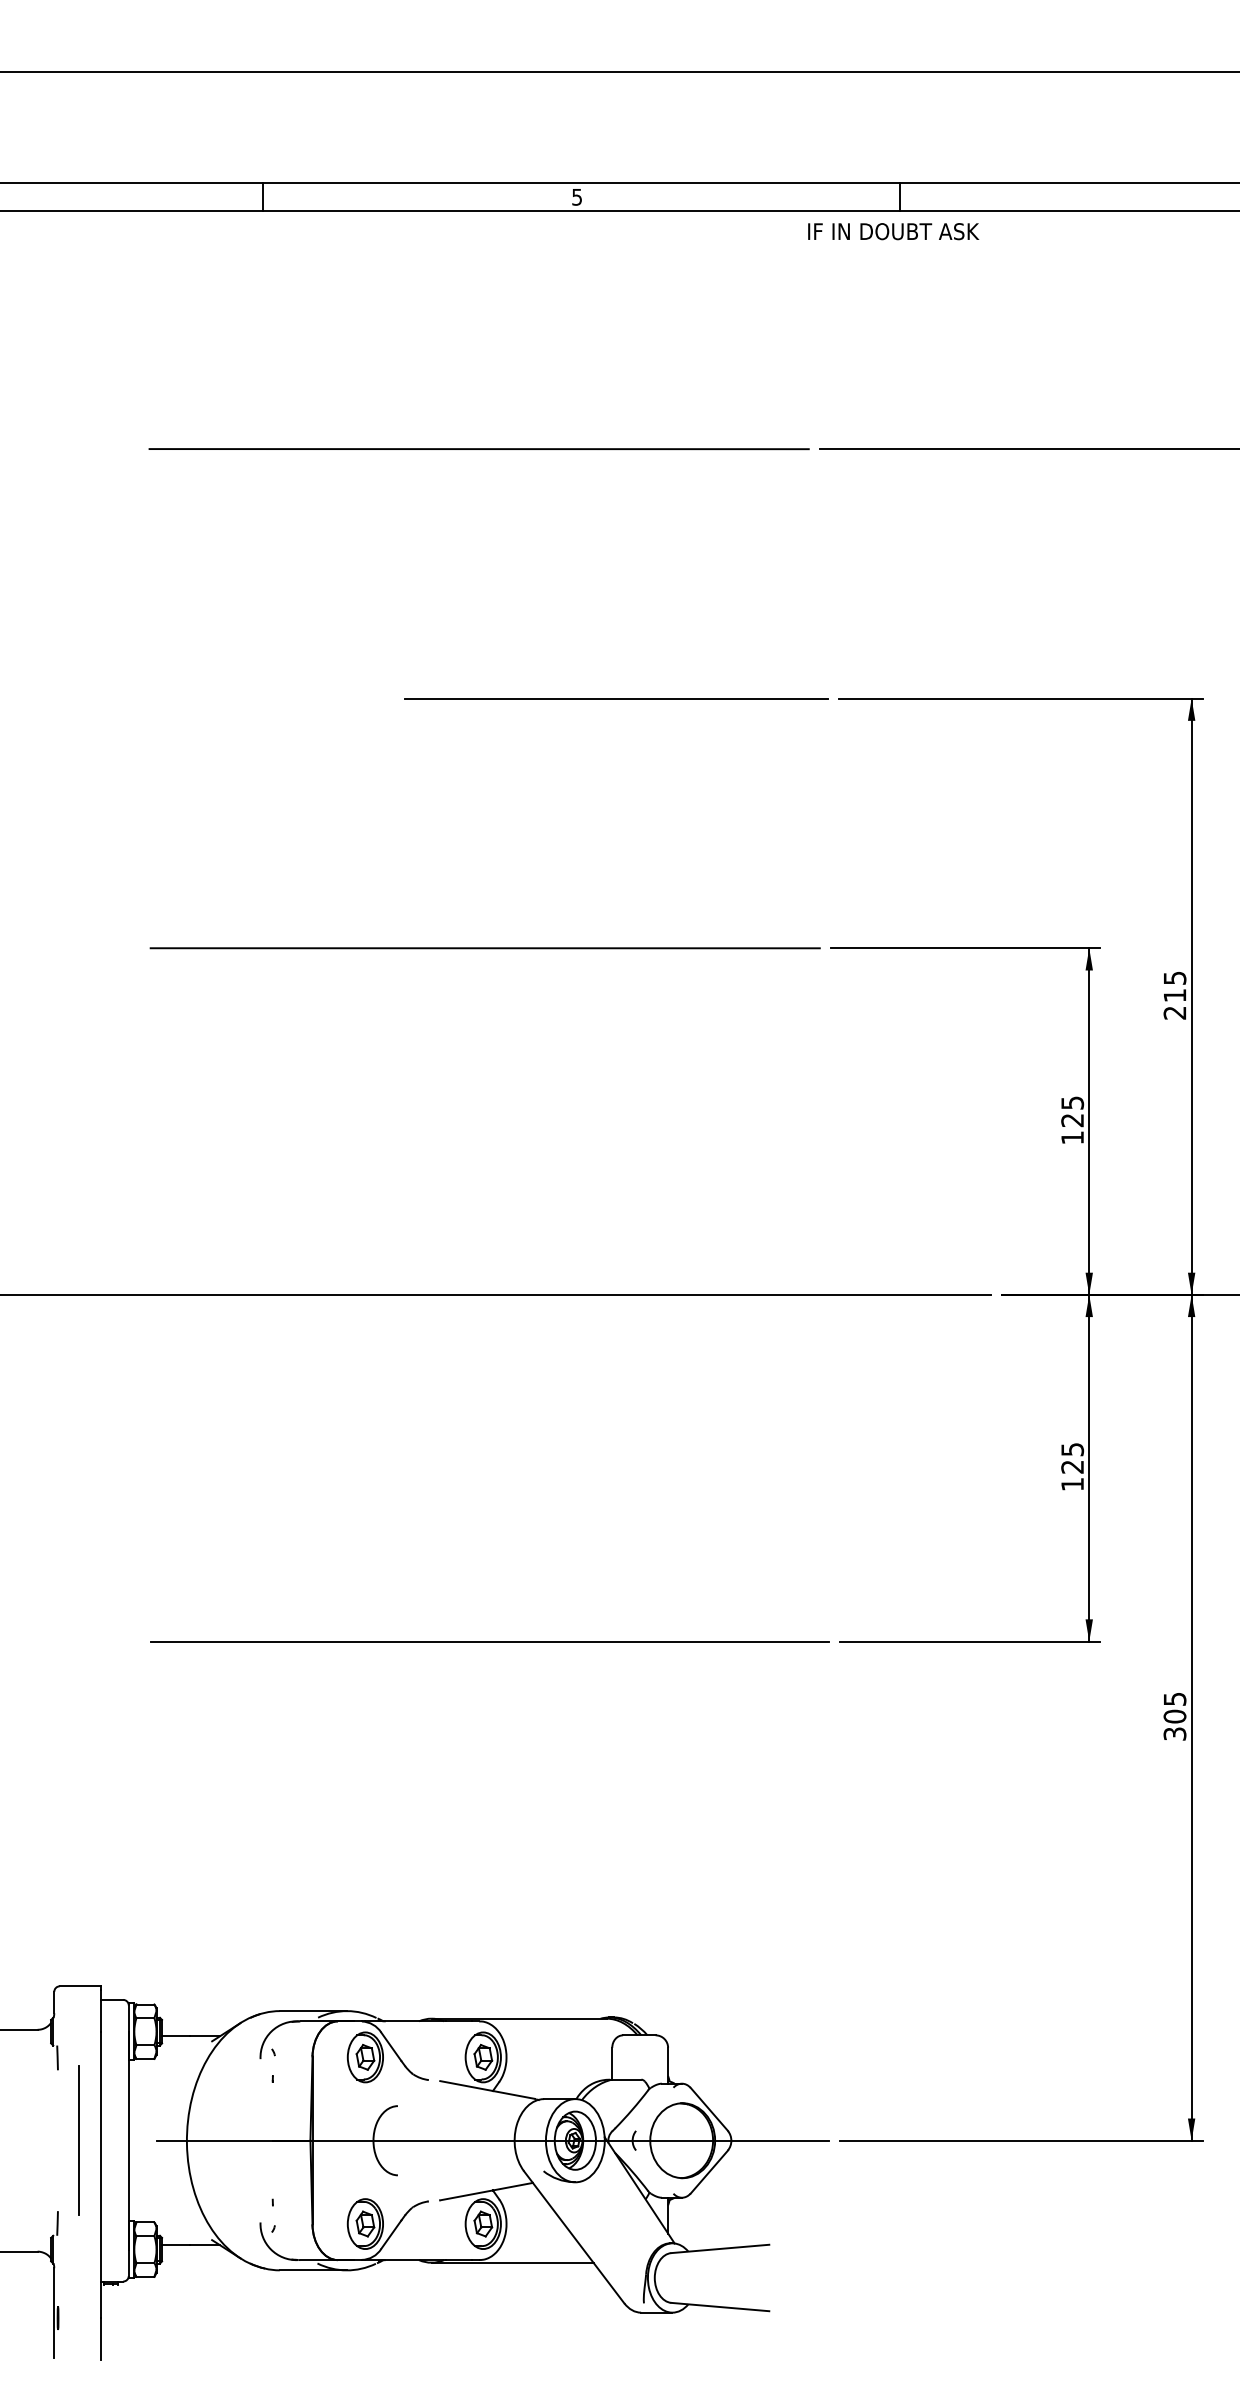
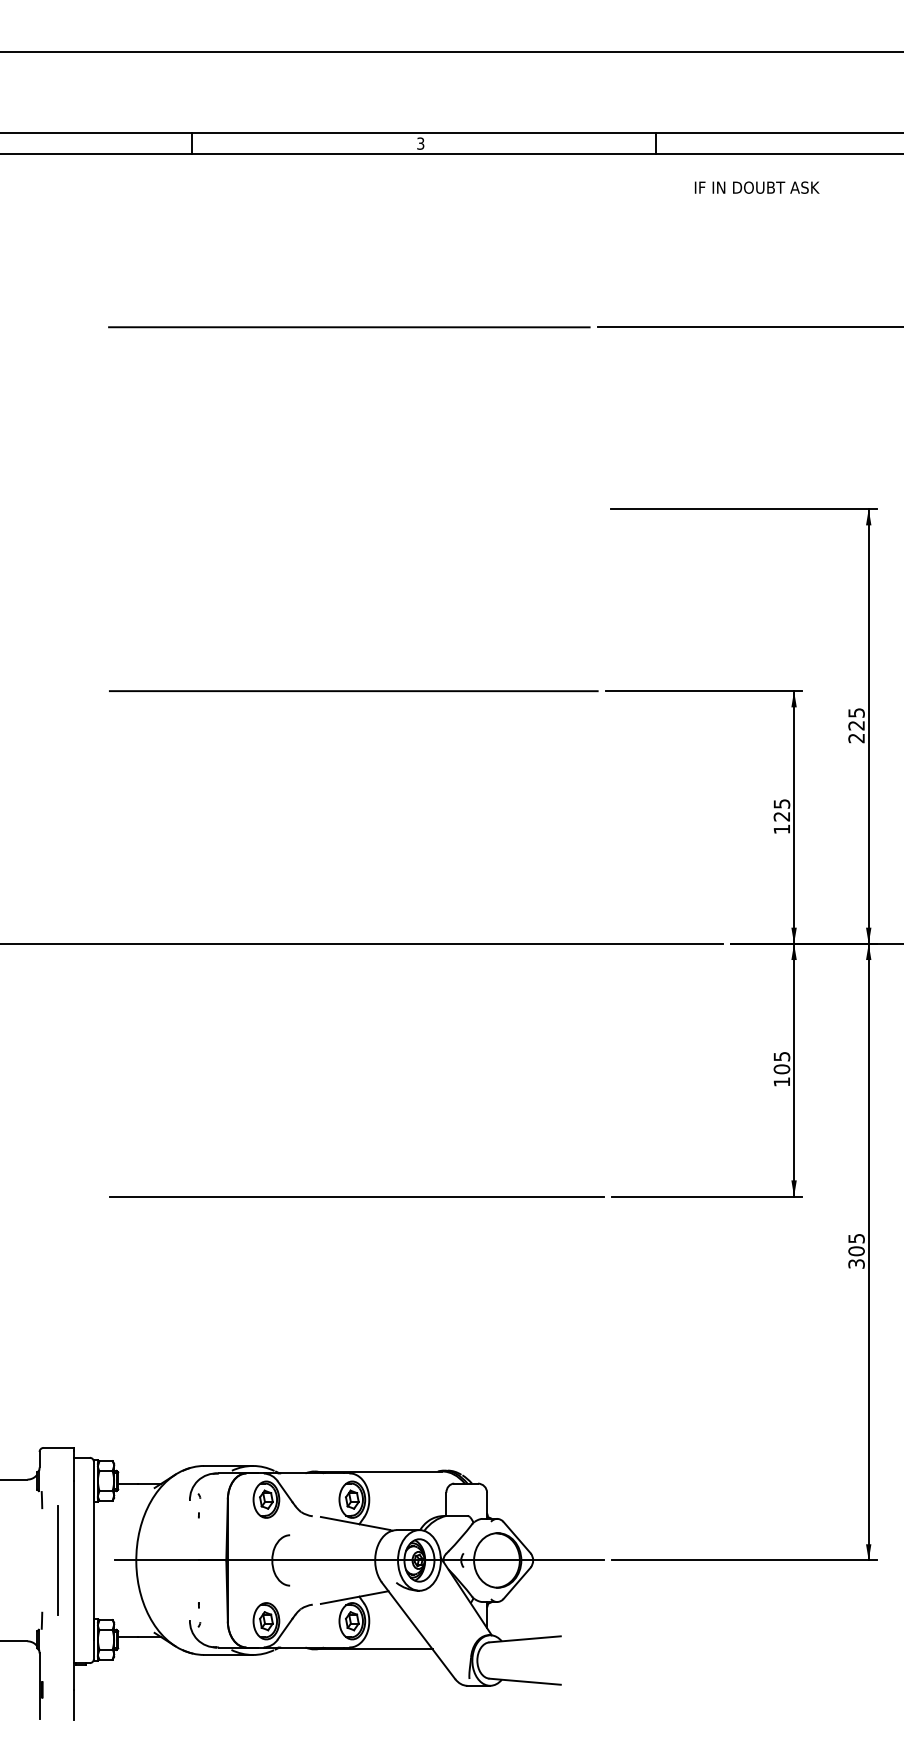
text: (576, 196) -> (420, 143), 5 -> 3
text: (893, 231) -> (757, 187), moved
line: (616, 698) -> (449, 509), removed
text: (1174, 995) -> (856, 725), 215 -> 225
text: (1072, 1466) -> (781, 1068), 125 -> 105

